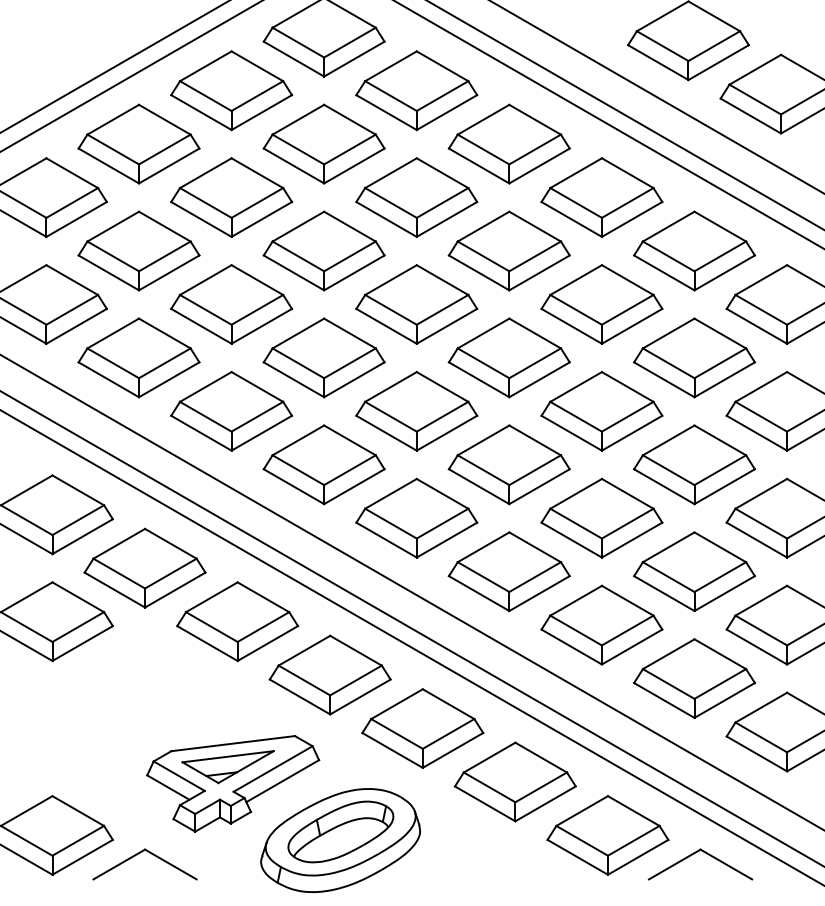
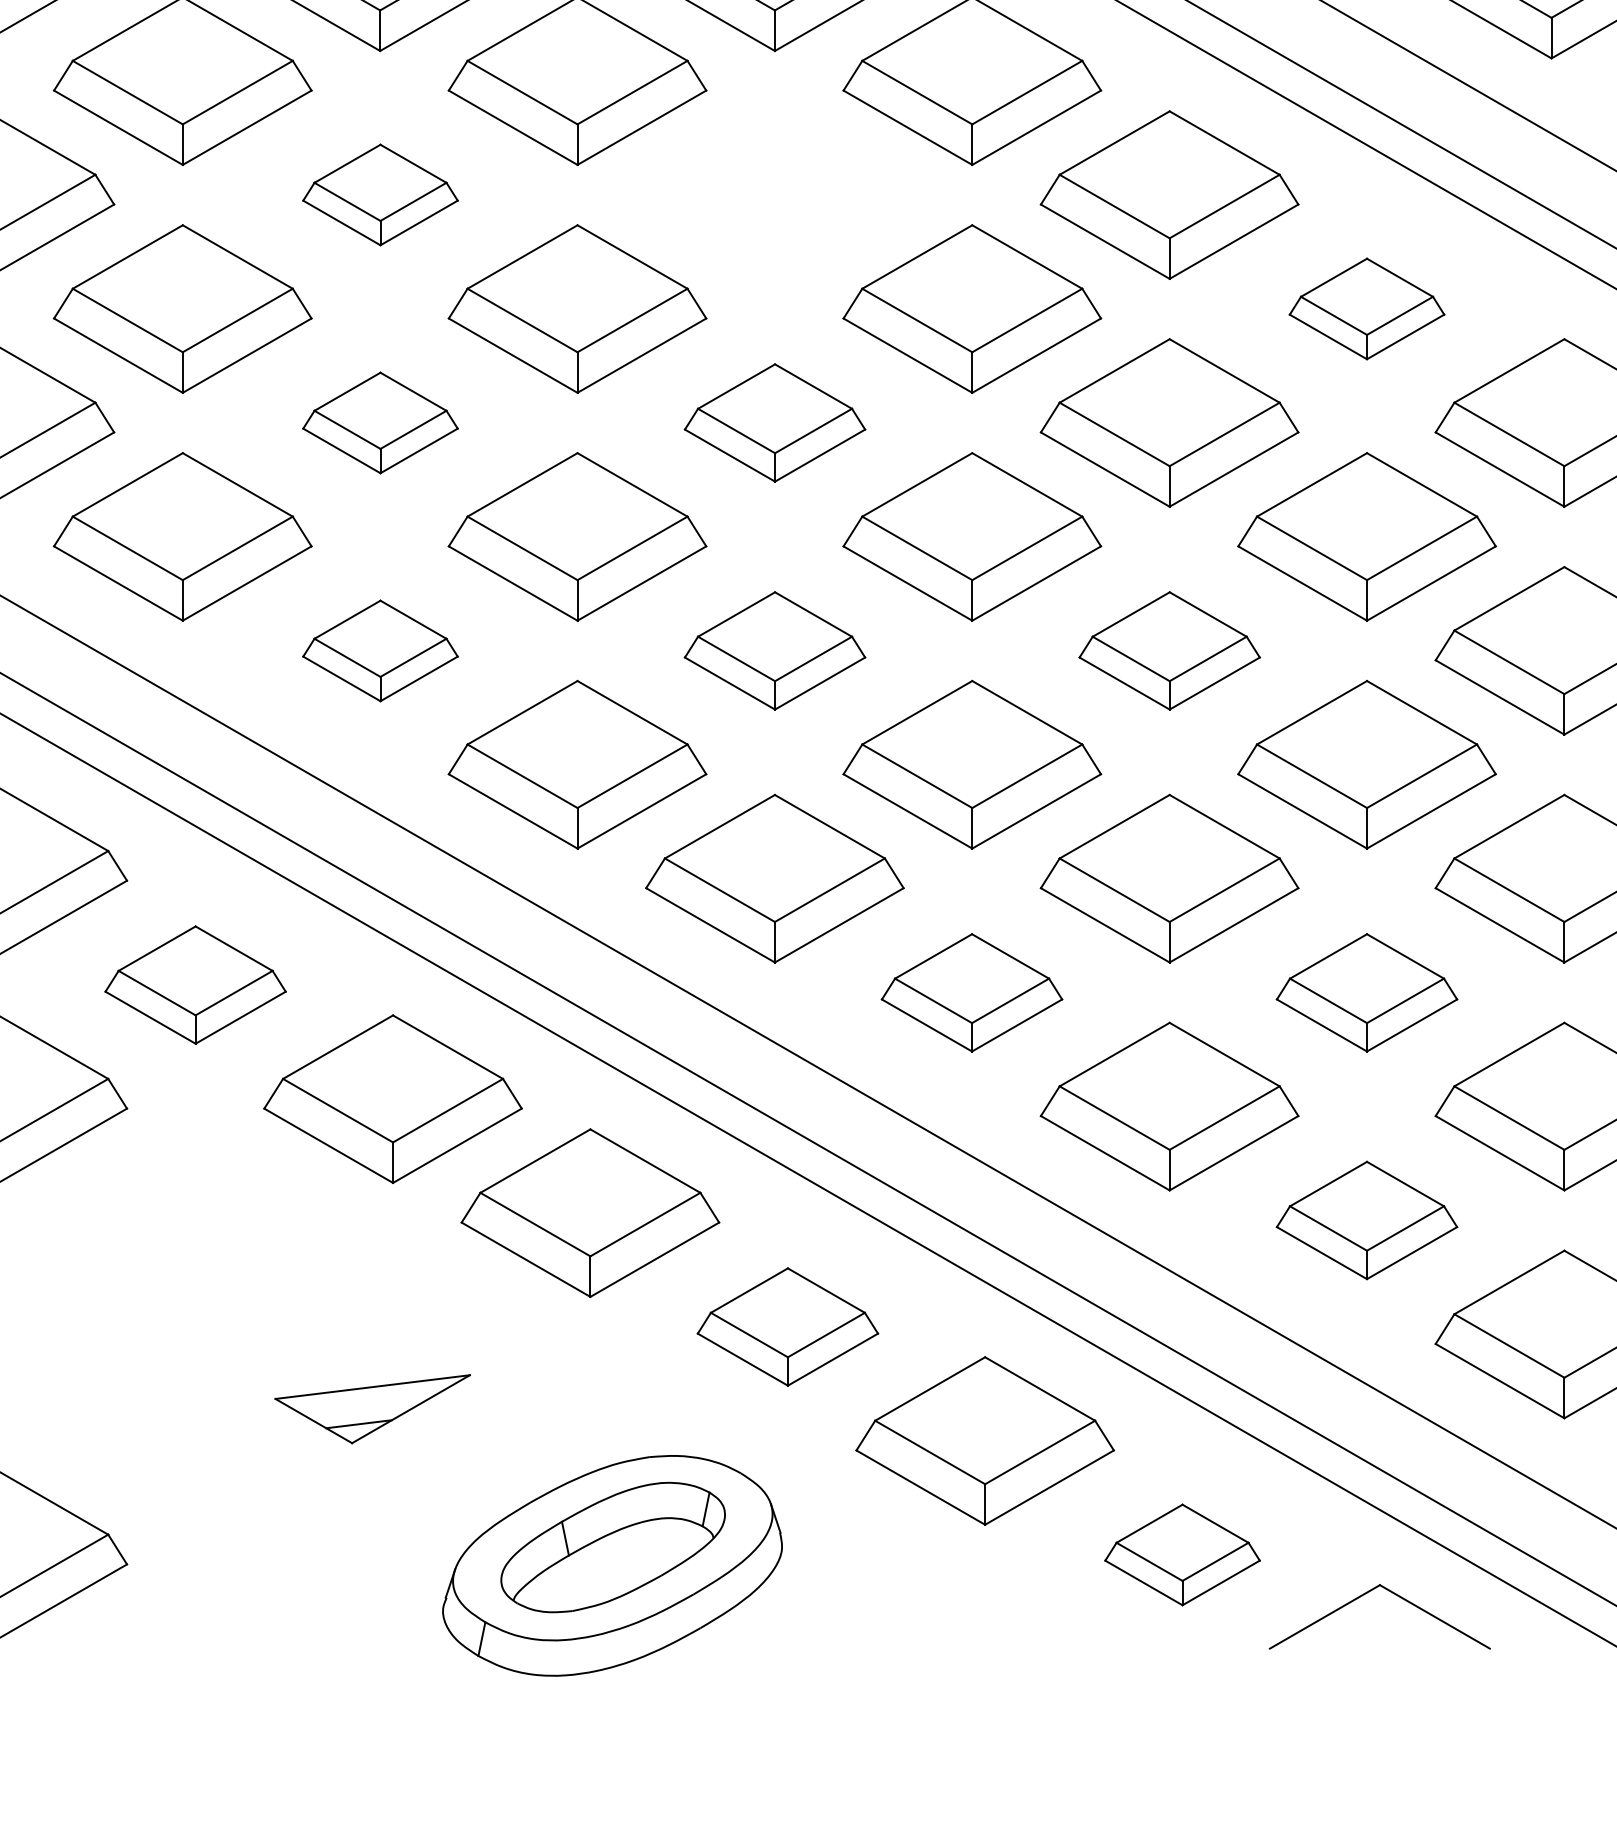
part: (231, 197) -> (379, 194), size x0.6
part: (416, 197) -> (774, 194), removed
part: (694, 250) -> (1367, 307), size x0.6
part: (231, 304) -> (379, 423), size x0.6
part: (416, 304) -> (774, 423), size x0.7
part: (231, 411) -> (379, 651), size x0.6
part: (416, 411) -> (774, 651), size x0.7
part: (601, 411) -> (1168, 651), size x0.7
part: (144, 567) -> (194, 983), size x0.7
part: (508, 571) -> (970, 992), size x0.7
part: (694, 571) -> (1367, 992), size x0.7
part: (694, 678) -> (1367, 1220), size x0.7
part: (422, 728) -> (787, 1326), size x0.7
part: (233, 783) -> (384, 1444), removed
part: (607, 835) -> (1181, 1555), size x0.6
part: (137, 855) -> (179, 1597), removed

